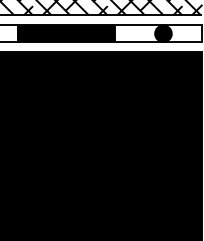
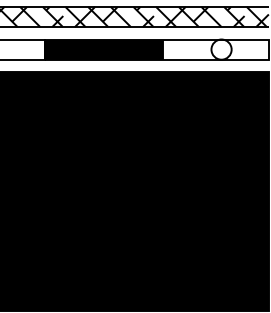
fill: (163, 33) -> (221, 49), removed

